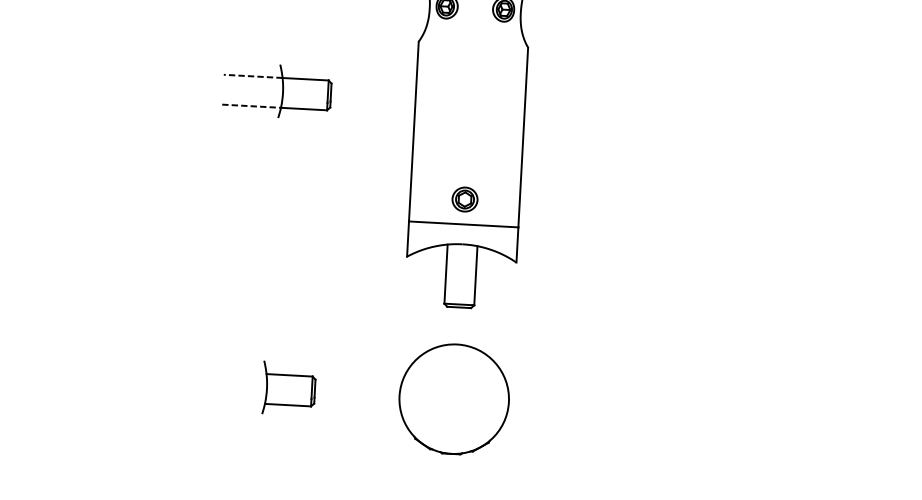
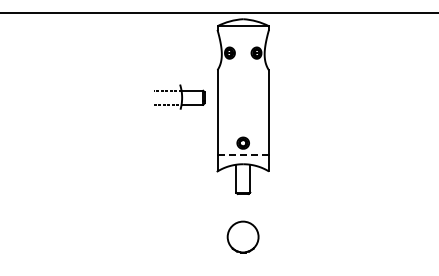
part: (277, 89) -> (179, 96), moved
line: (464, 223) -> (243, 154), solid -> dashed
part: (289, 386) -> (165, 235), removed
circle: (452, 397) -> (242, 236), size x0.6

